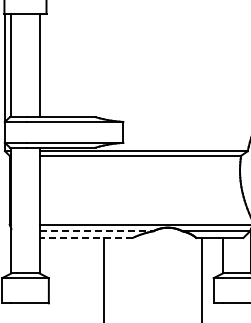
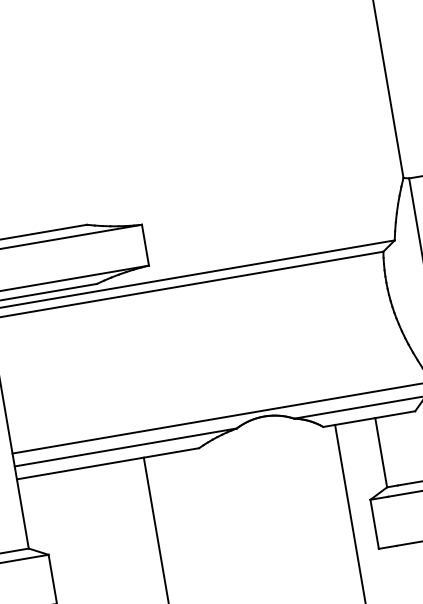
line: (96, 231) -> (126, 447), dashed -> solid
line: (86, 237) -> (108, 462), dashed -> solid

